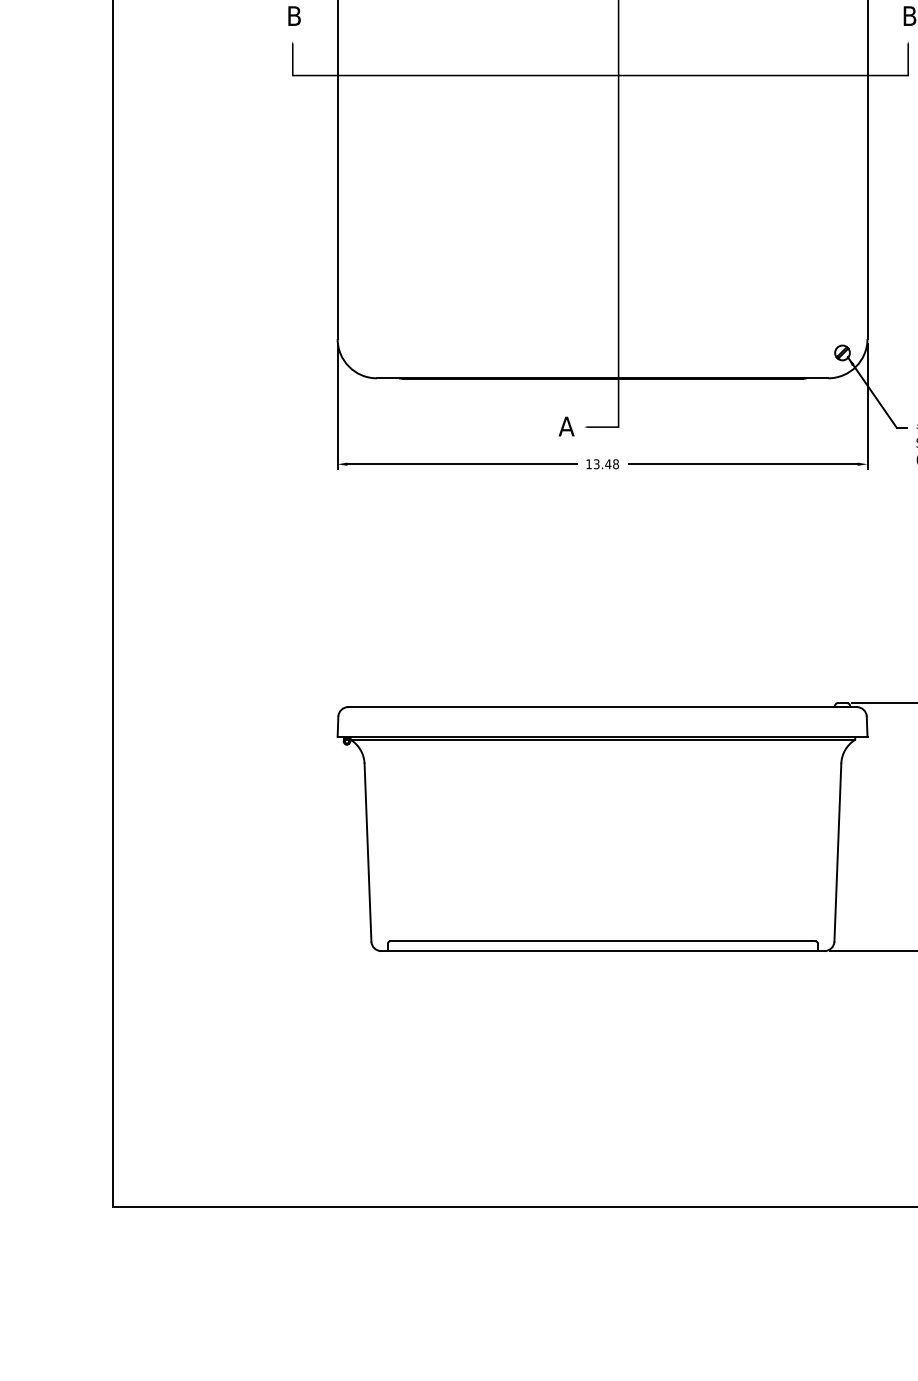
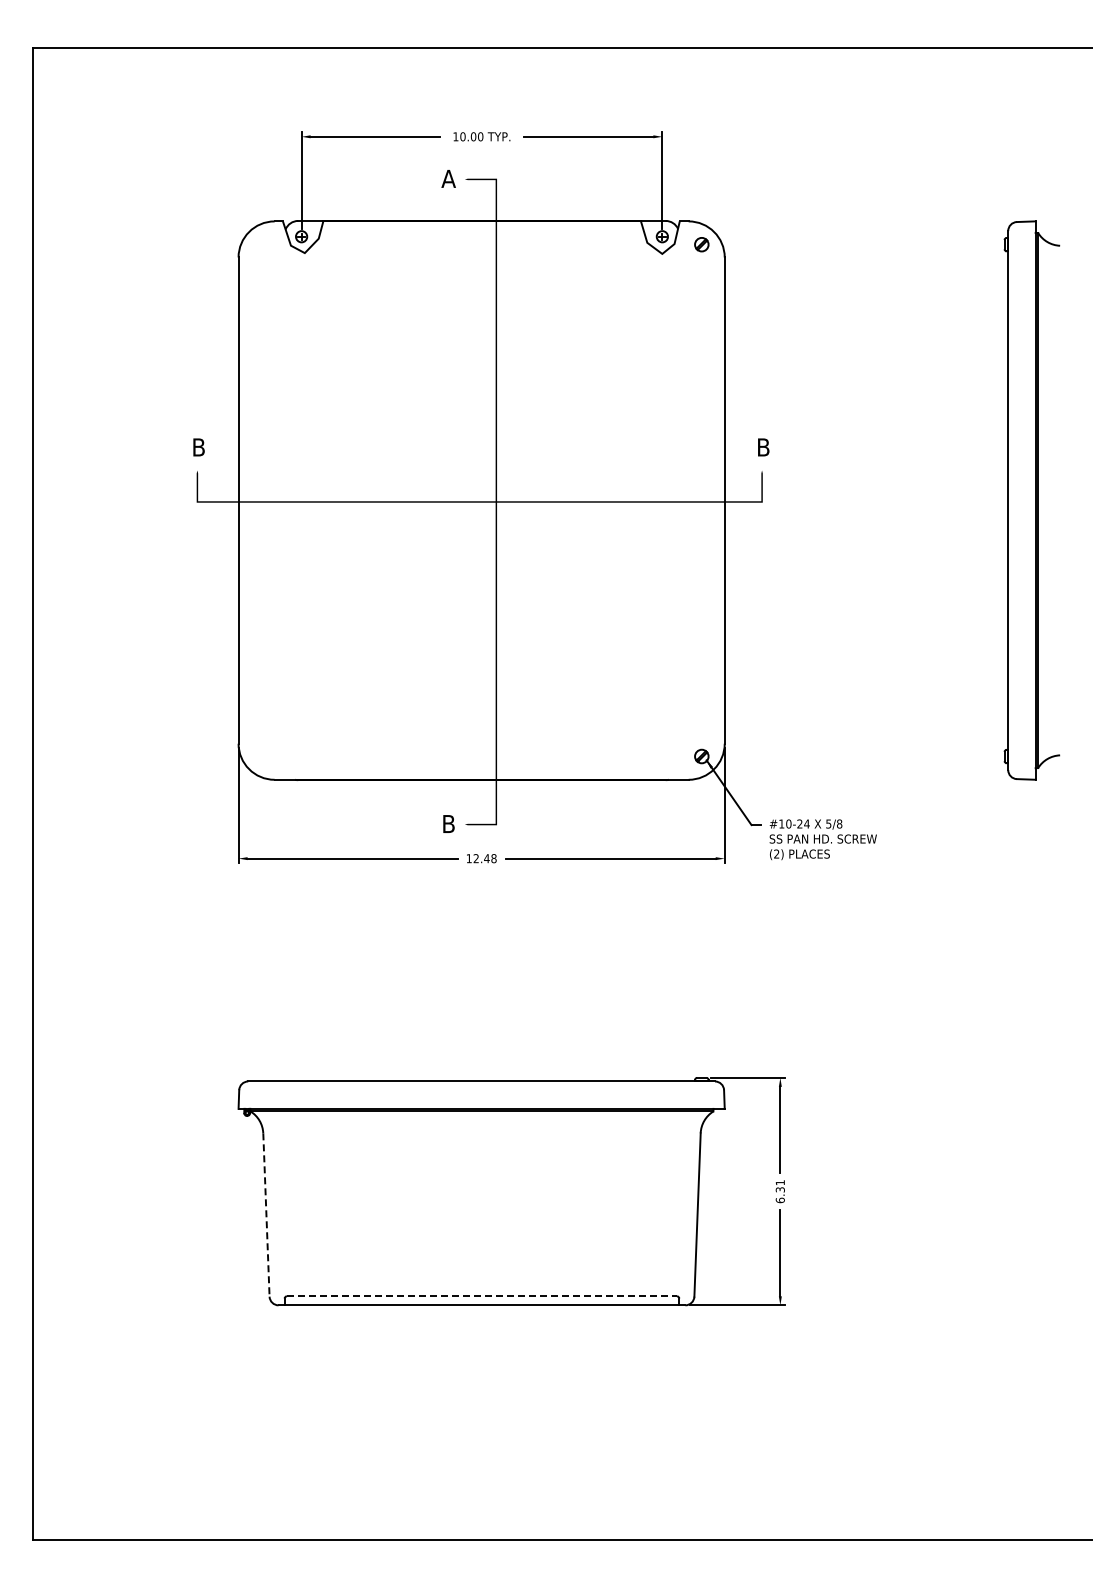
text: (566, 425) -> (448, 823), A -> B
text: (595, 465) -> (475, 859), 13.48 -> 12.48
line: (368, 853) -> (266, 1215), solid -> dashed
line: (603, 941) -> (482, 1296), solid -> dashed

